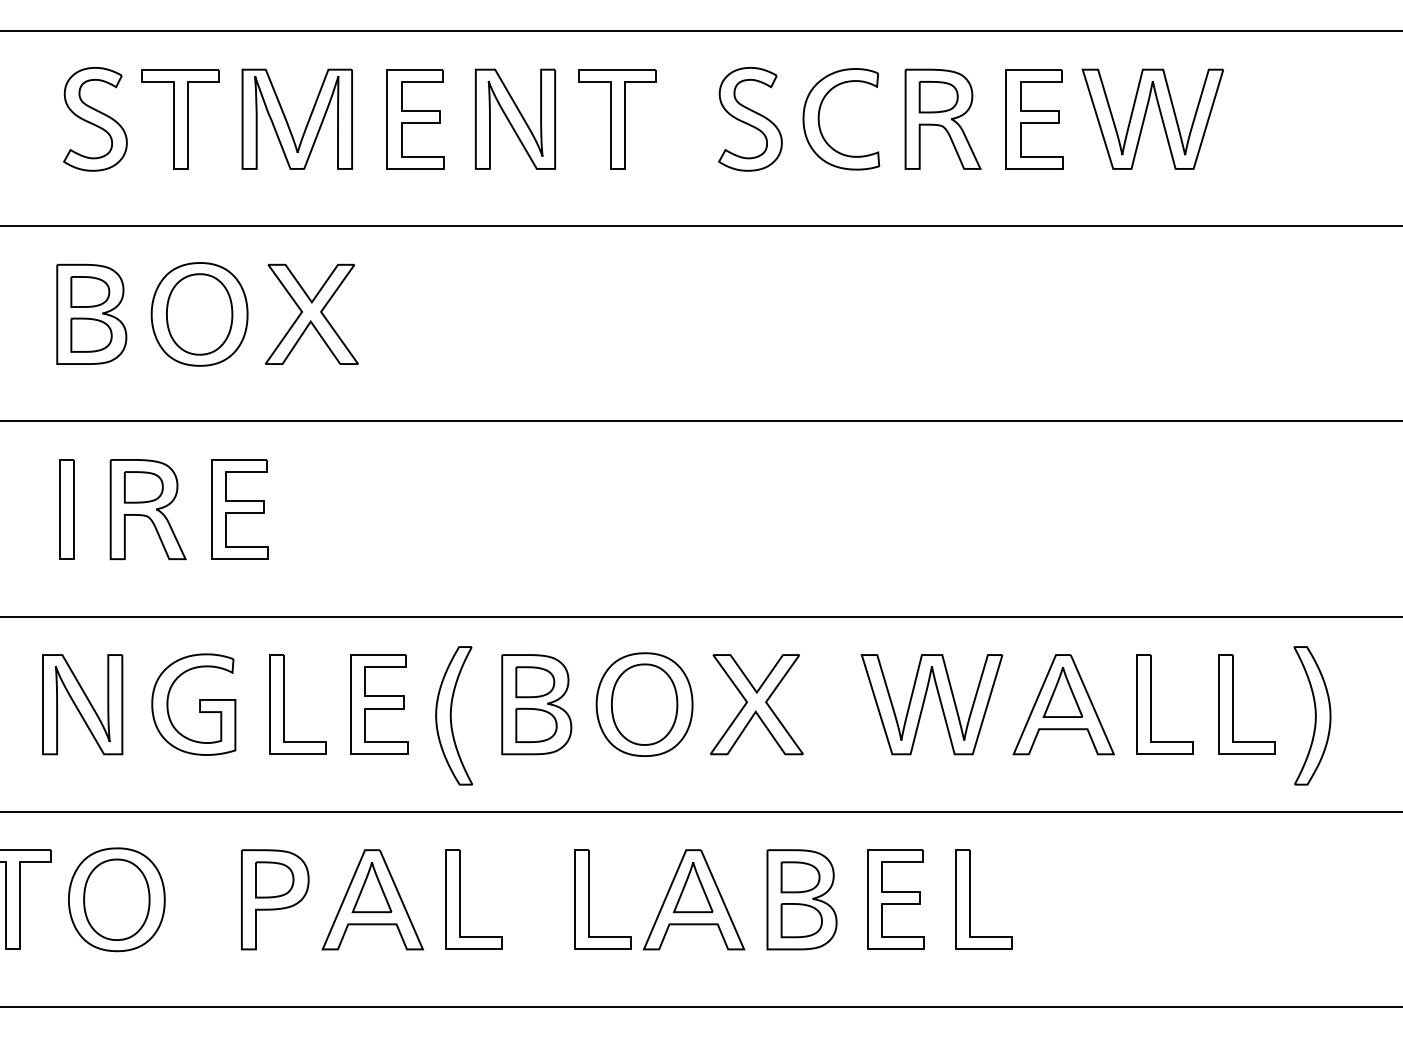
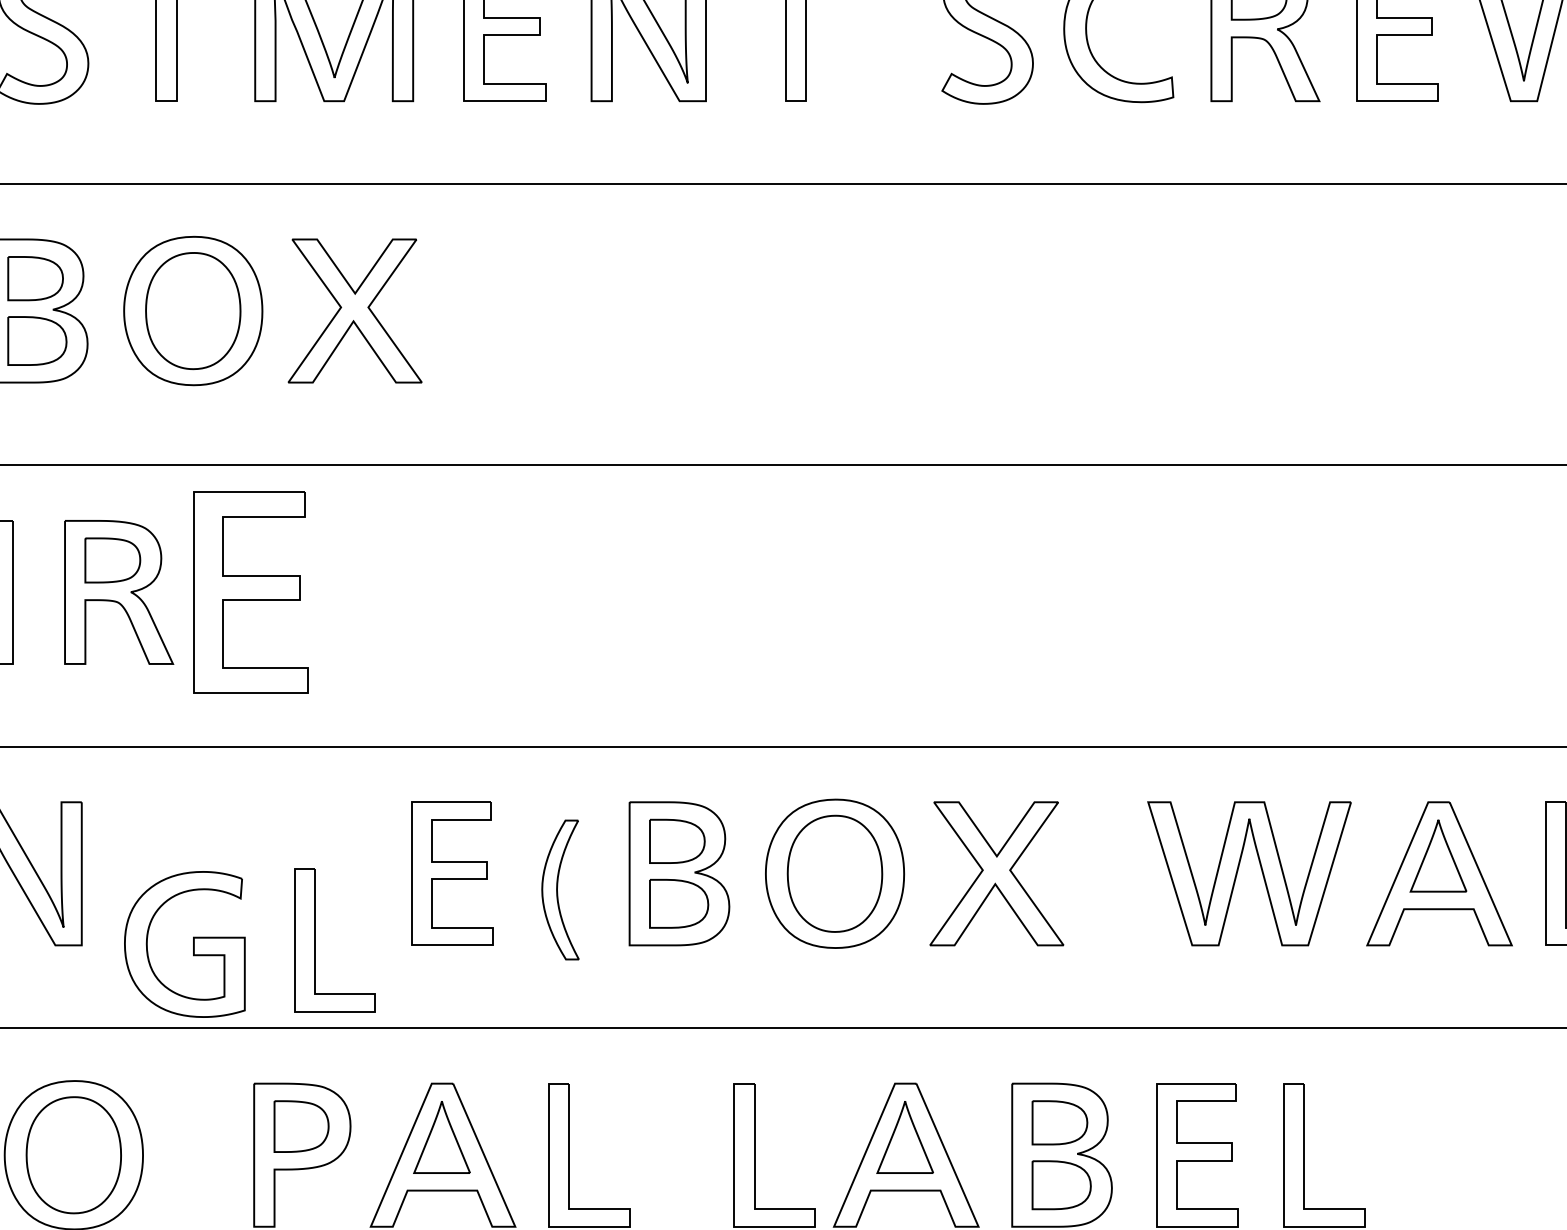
part: (239, 509) -> (250, 592), size x1.4
part: (193, 704) -> (184, 944), moved
part: (284, 704) -> (315, 939), moved
part: (454, 715) -> (560, 889), size x0.7

